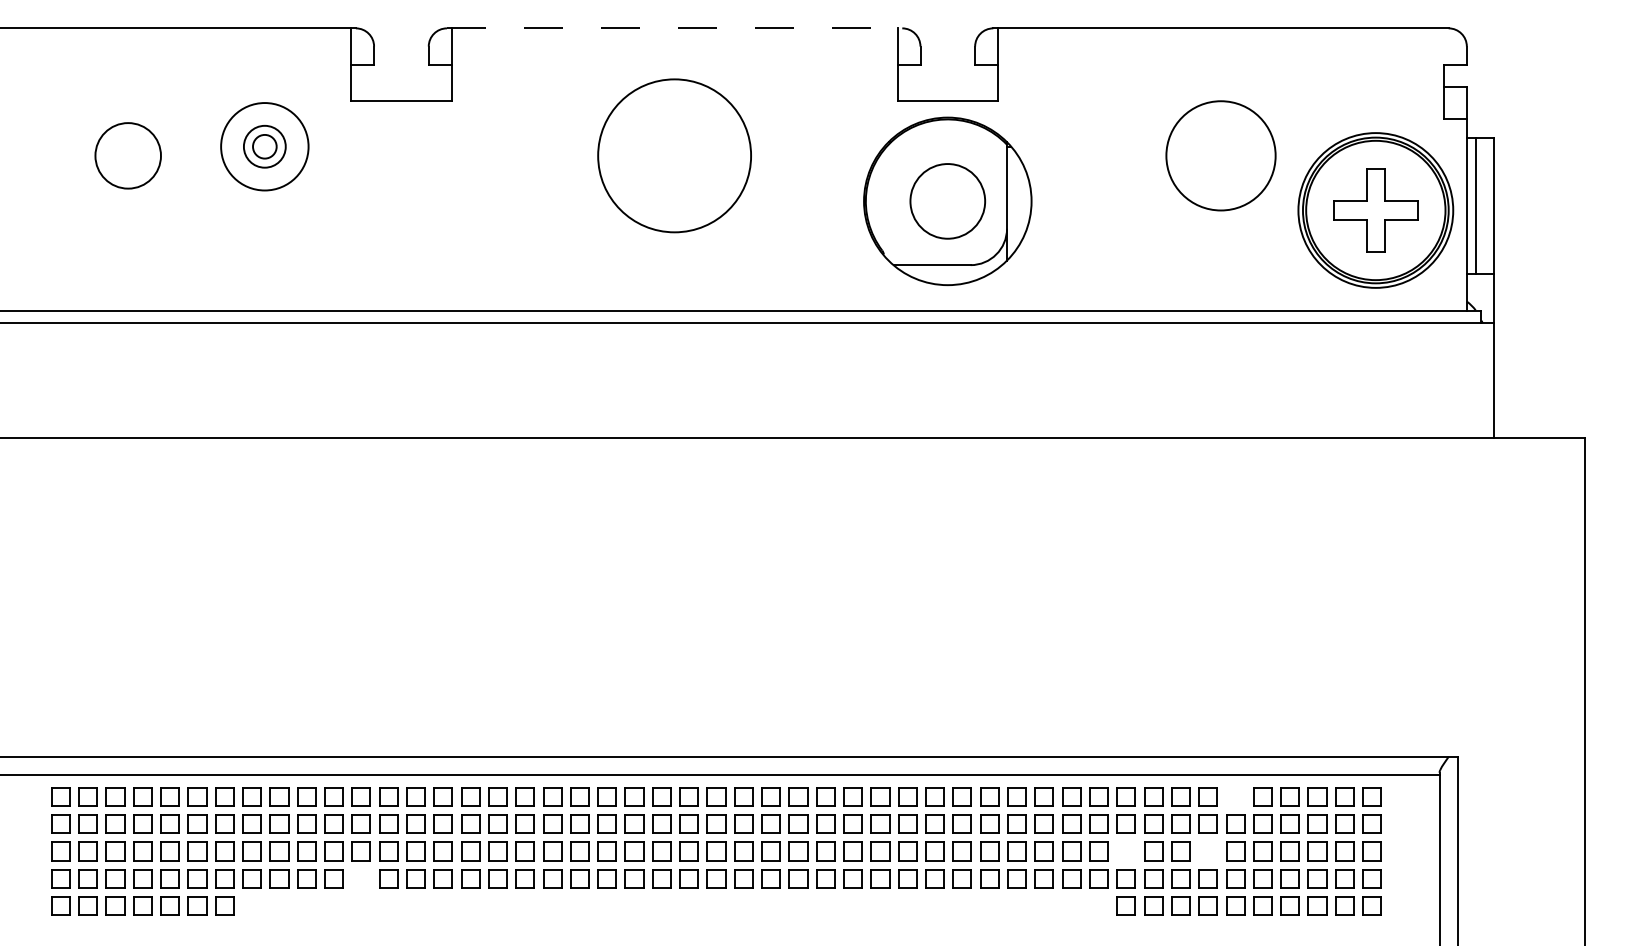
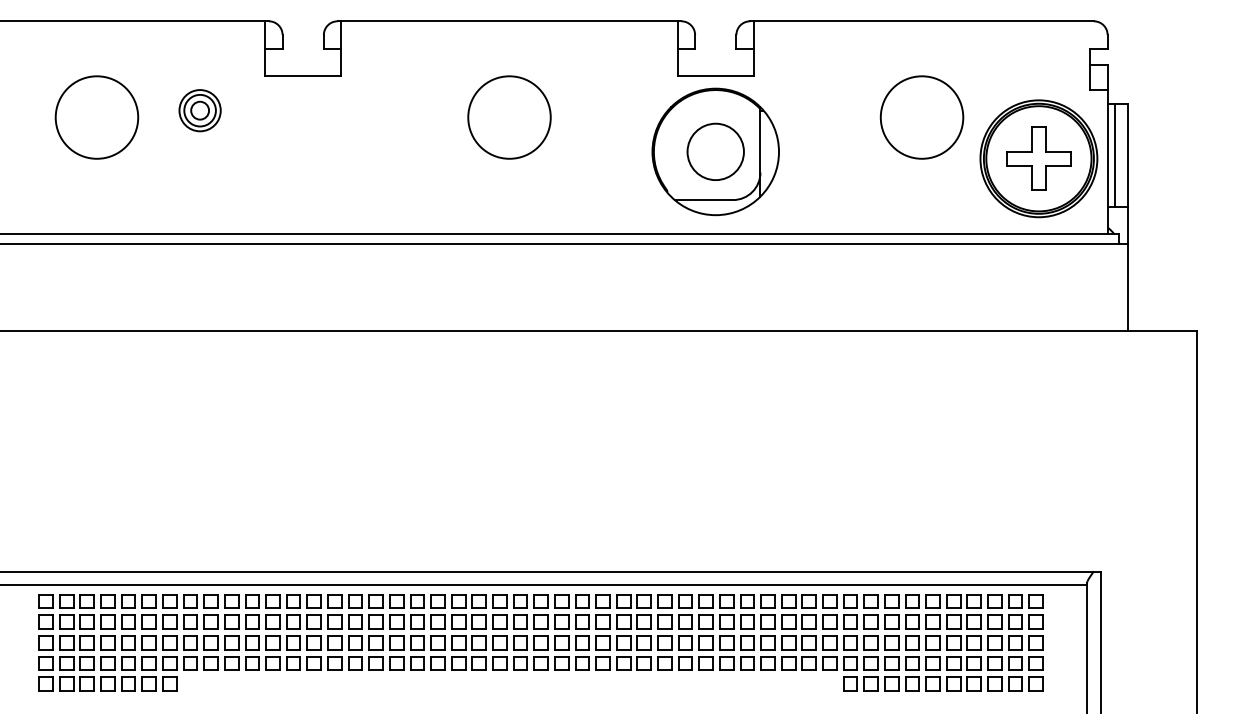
line: (674, 28) -> (509, 21), dashed -> solid
circle: (264, 146) -> (199, 110), size x0.62
circle: (127, 155) -> (96, 117), size x1.67
circle: (674, 155) -> (509, 117), size x0.71
part: (1235, 796) -> (932, 601), added
part: (1125, 851) -> (849, 642), added
part: (1207, 851) -> (911, 642), added
part: (360, 878) -> (272, 663), added

